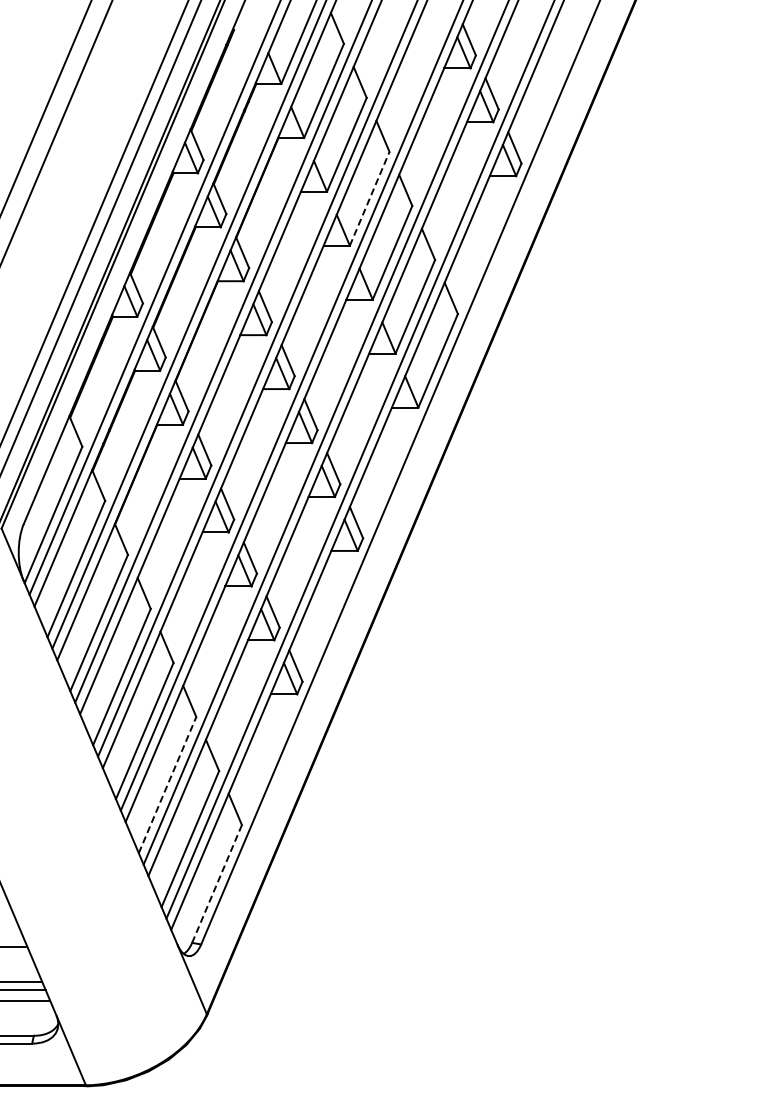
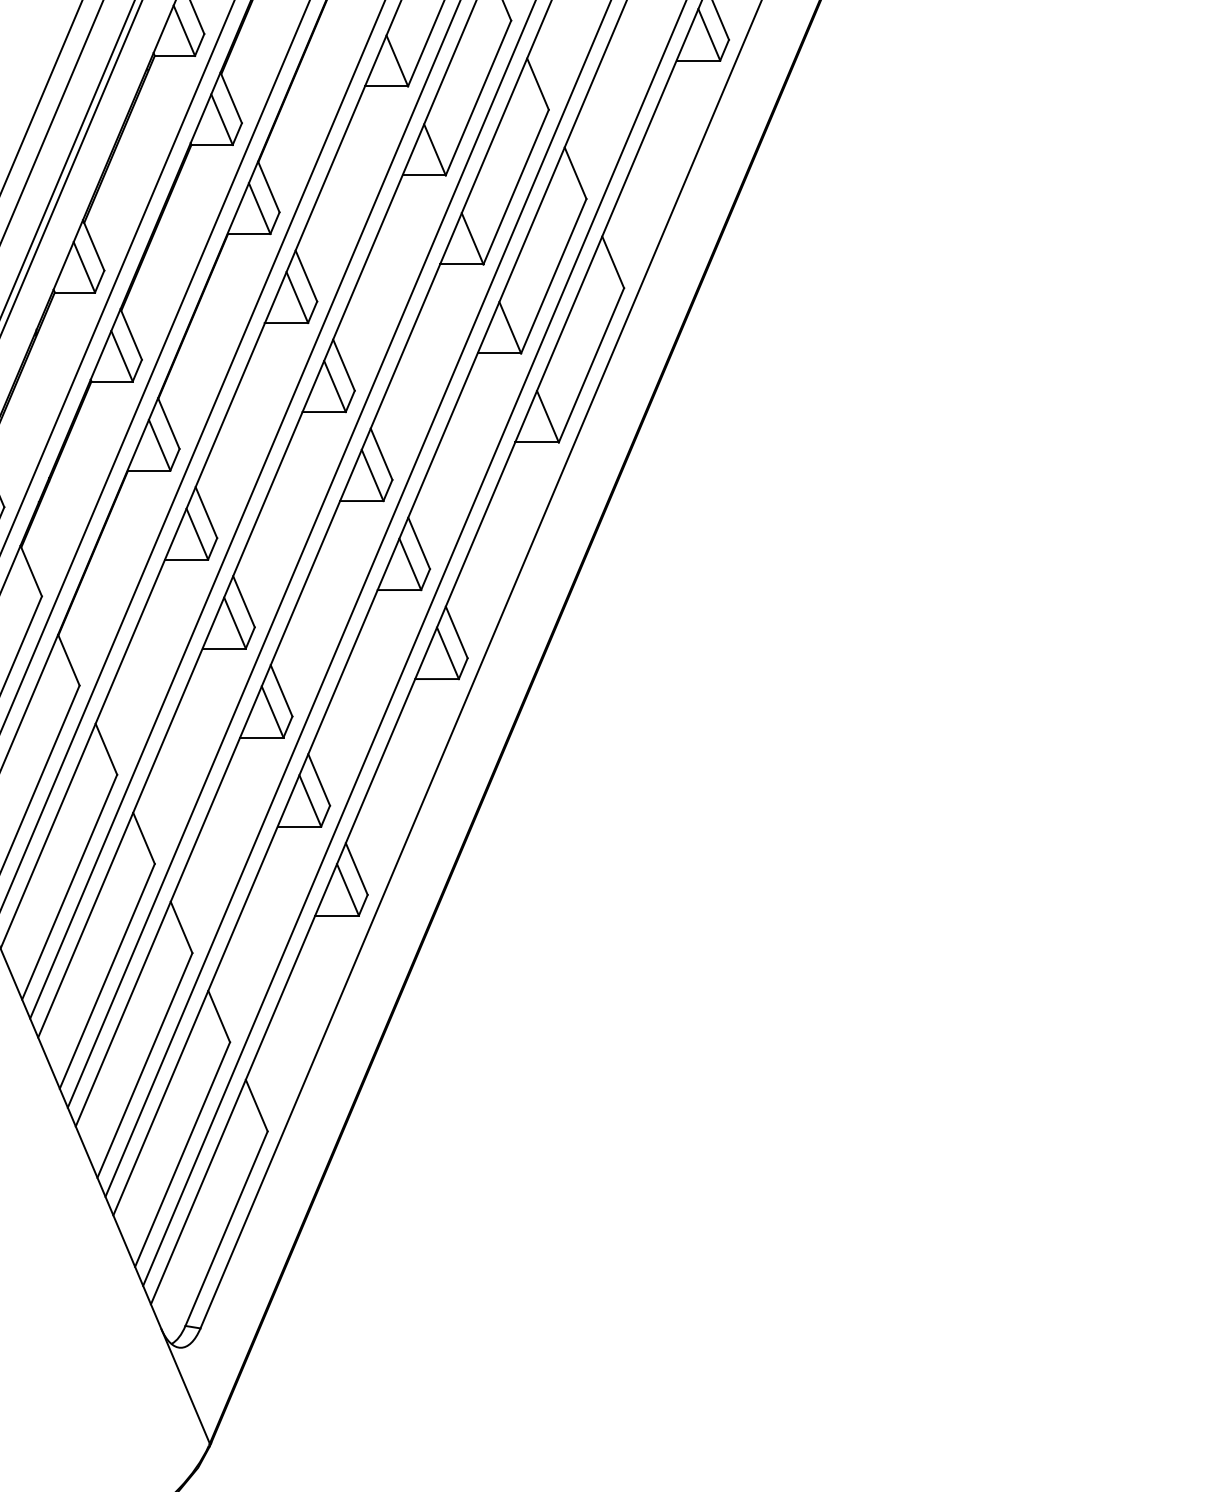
line: (369, 198) -> (478, 97), dashed -> solid
line: (167, 785) -> (144, 1066), dashed -> solid
line: (217, 884) -> (227, 1229), dashed -> solid

